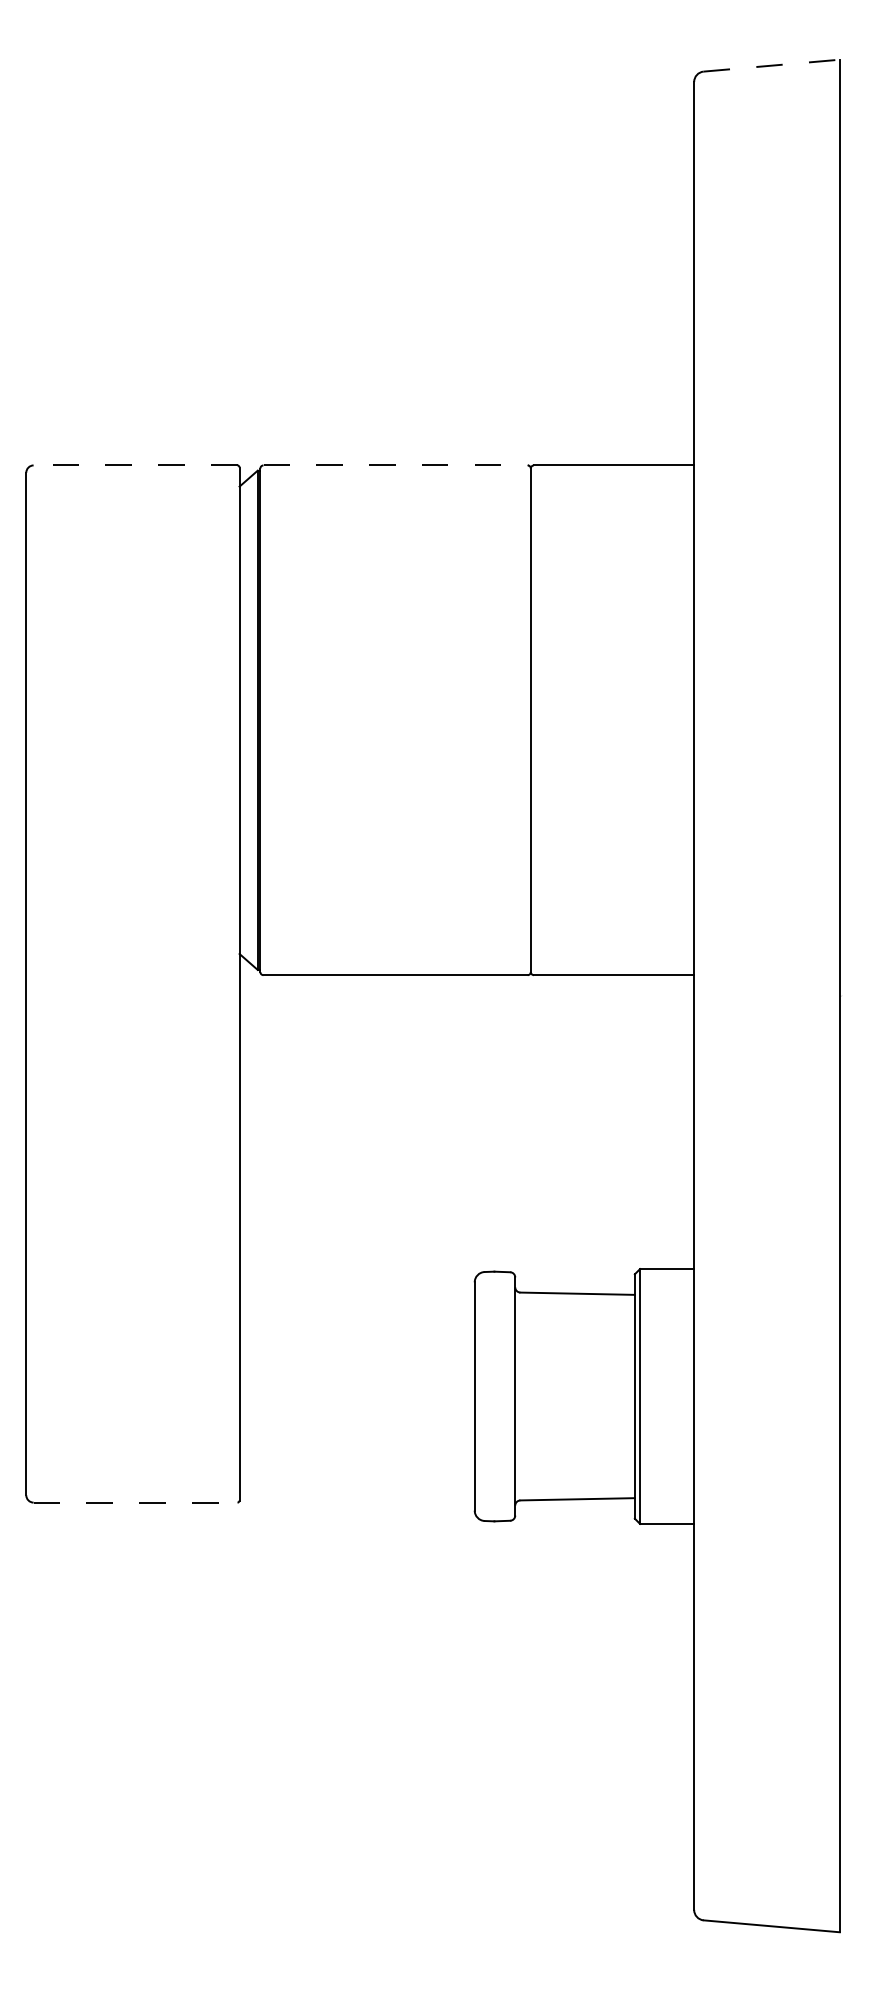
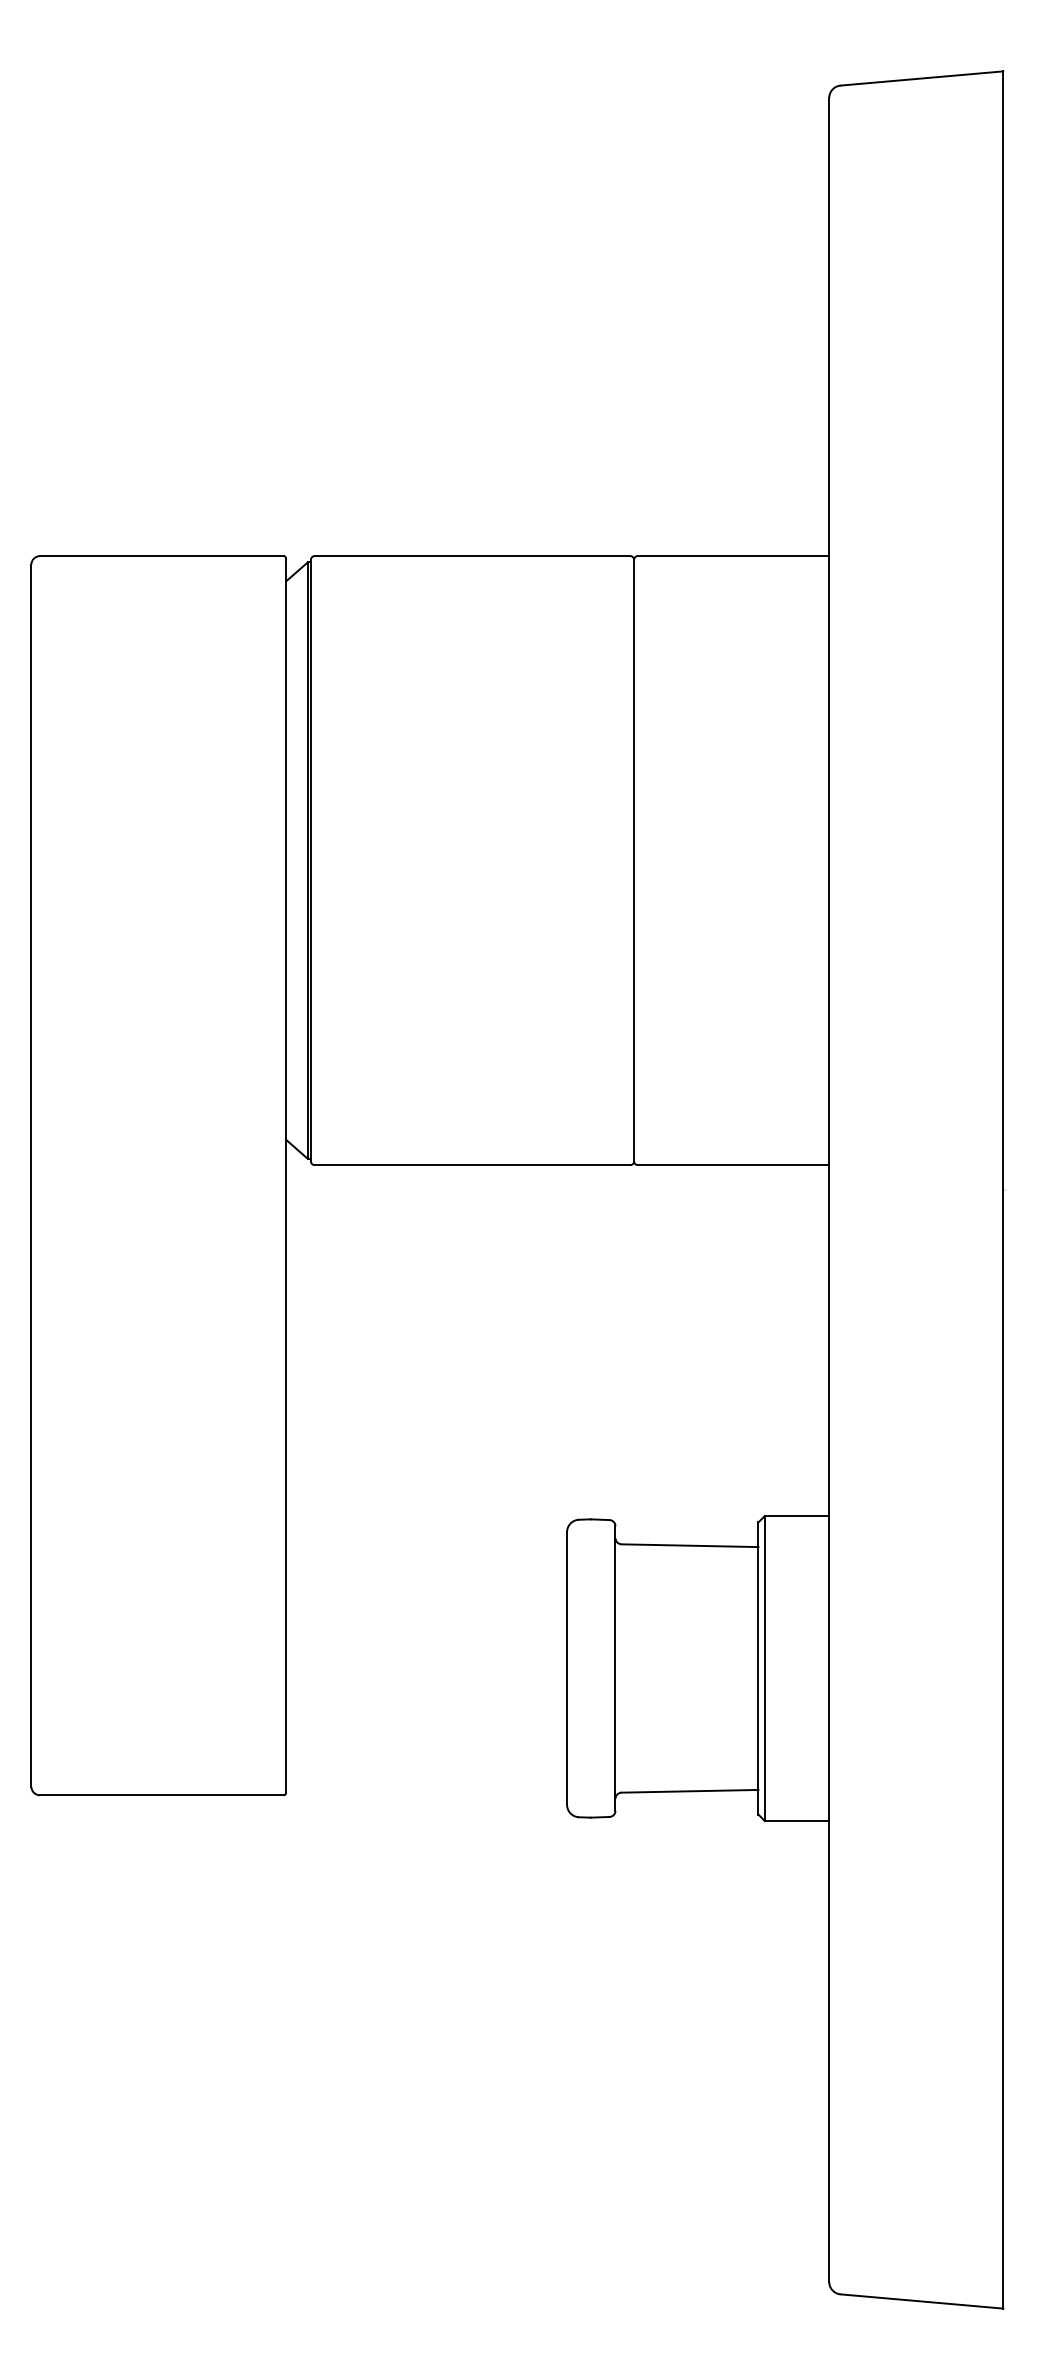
line: (771, 65) -> (921, 78), dashed -> solid
line: (135, 465) -> (161, 556), dashed -> solid
line: (395, 465) -> (472, 556), dashed -> solid
line: (135, 1502) -> (161, 1795), dashed -> solid

